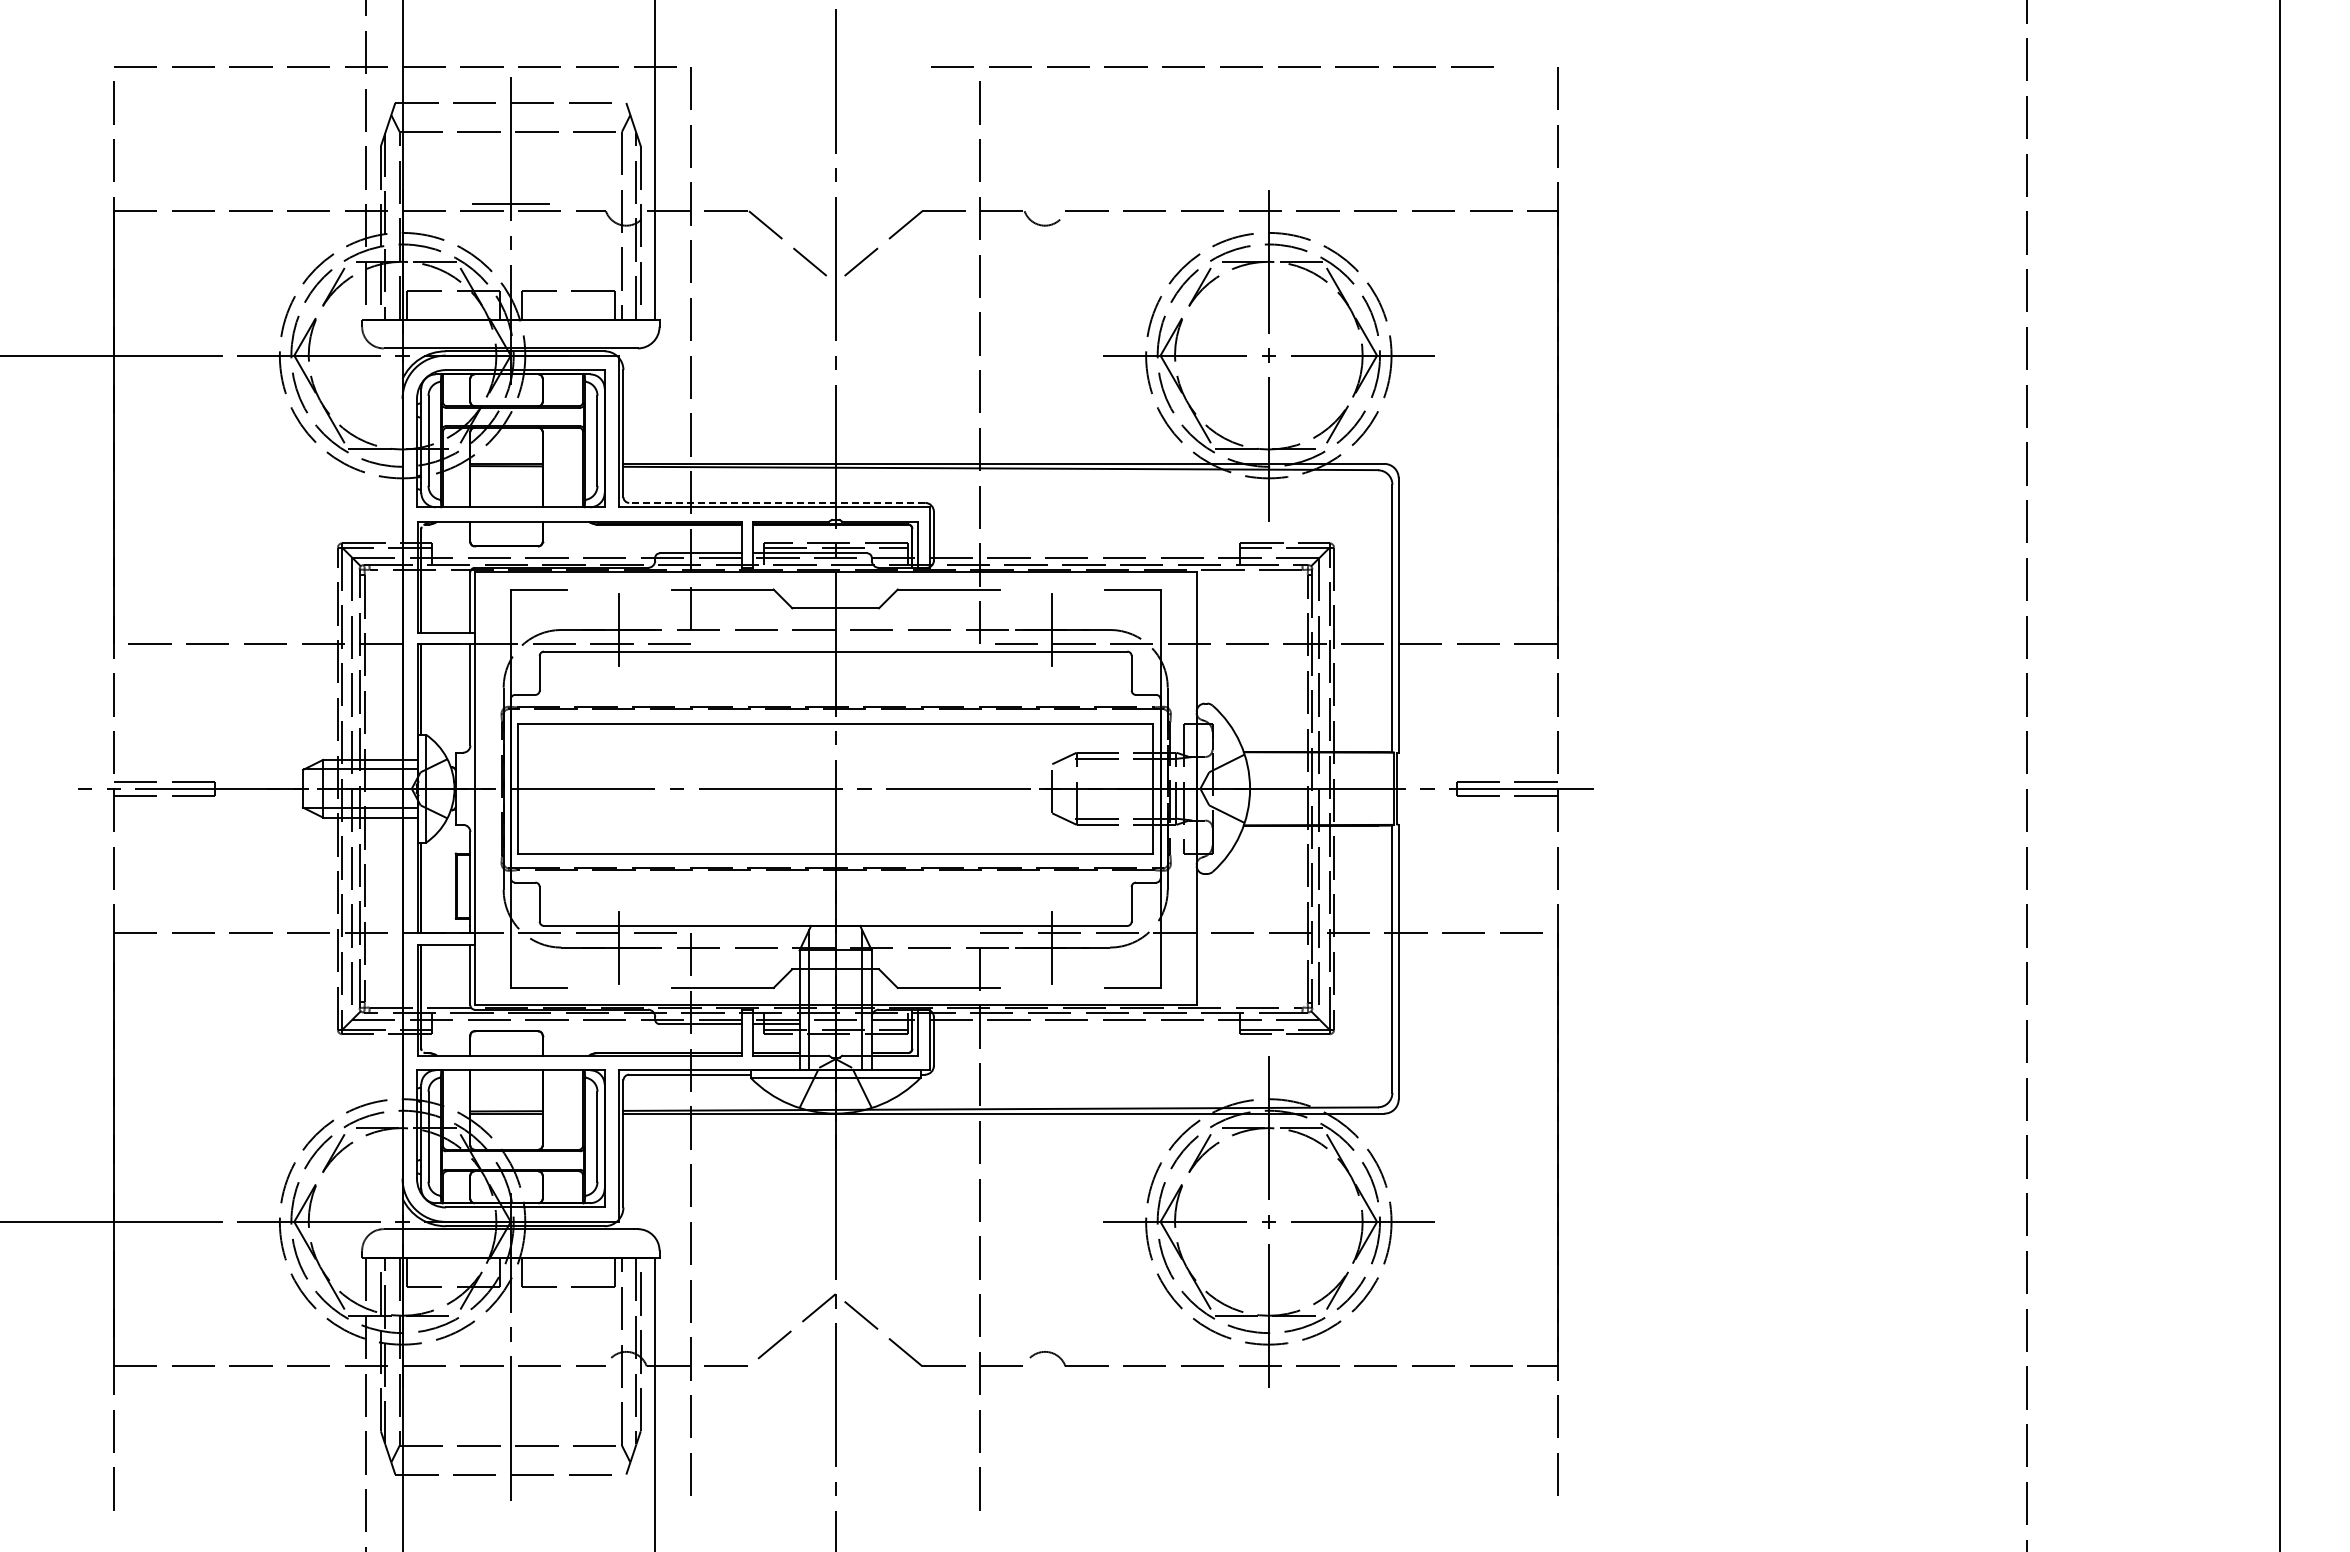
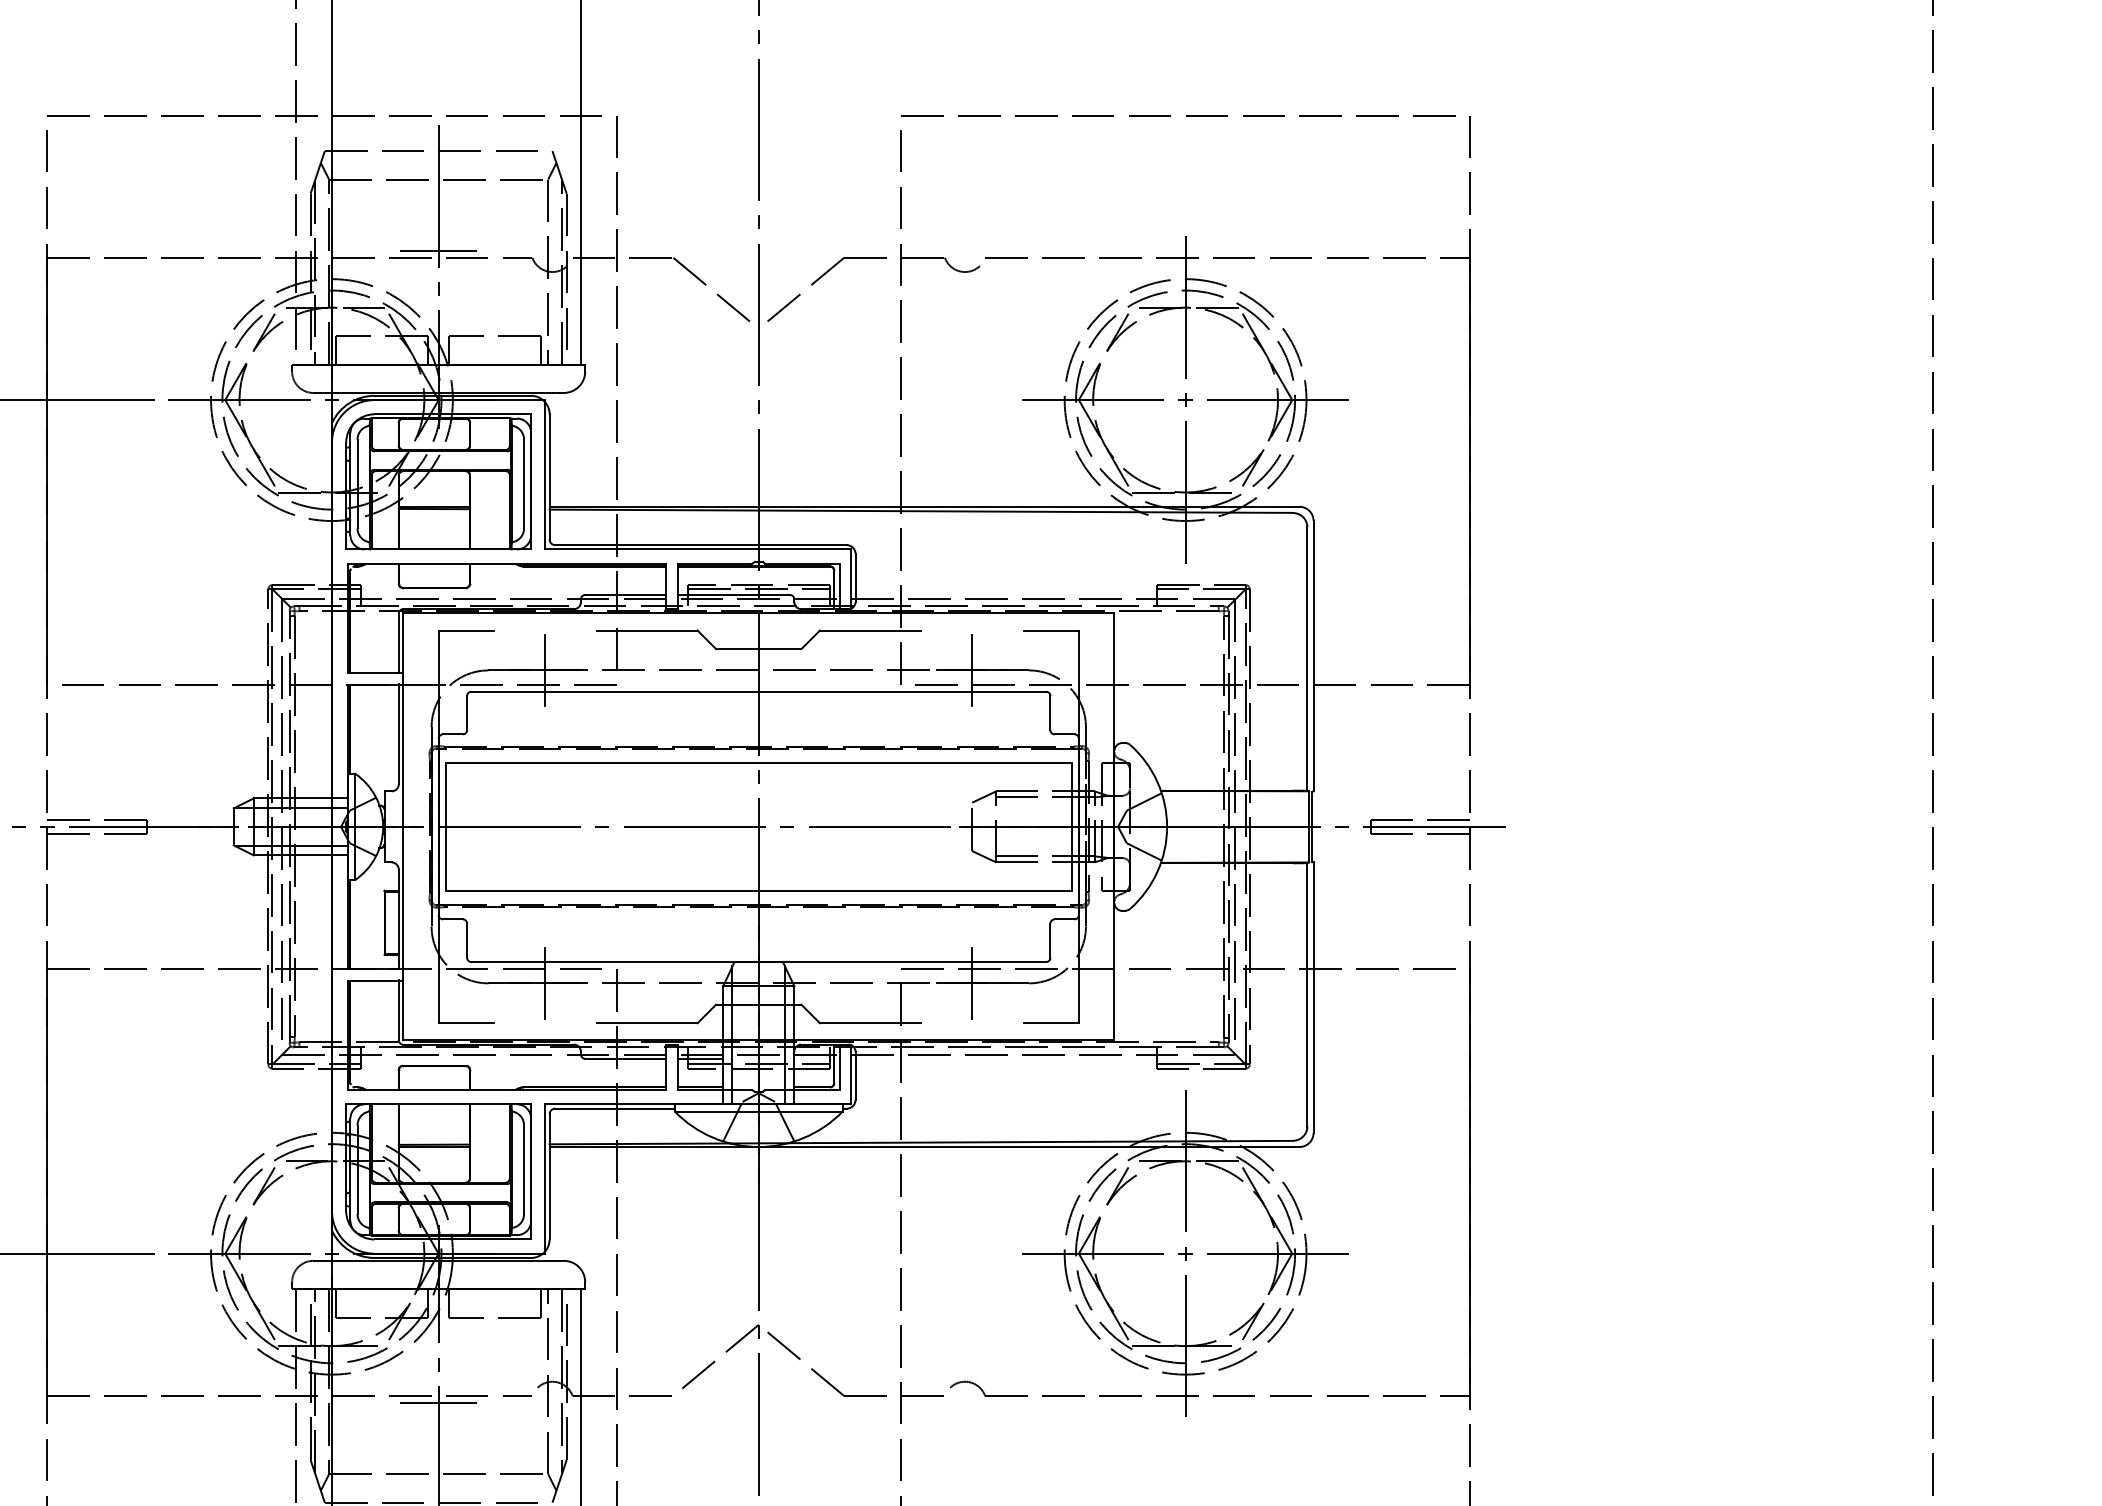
line: (1204, 66) -> (1170, 115), moved
line: (777, 502) -> (701, 544), dashed -> solid
line: (510, 1373) -> (438, 1403), added

